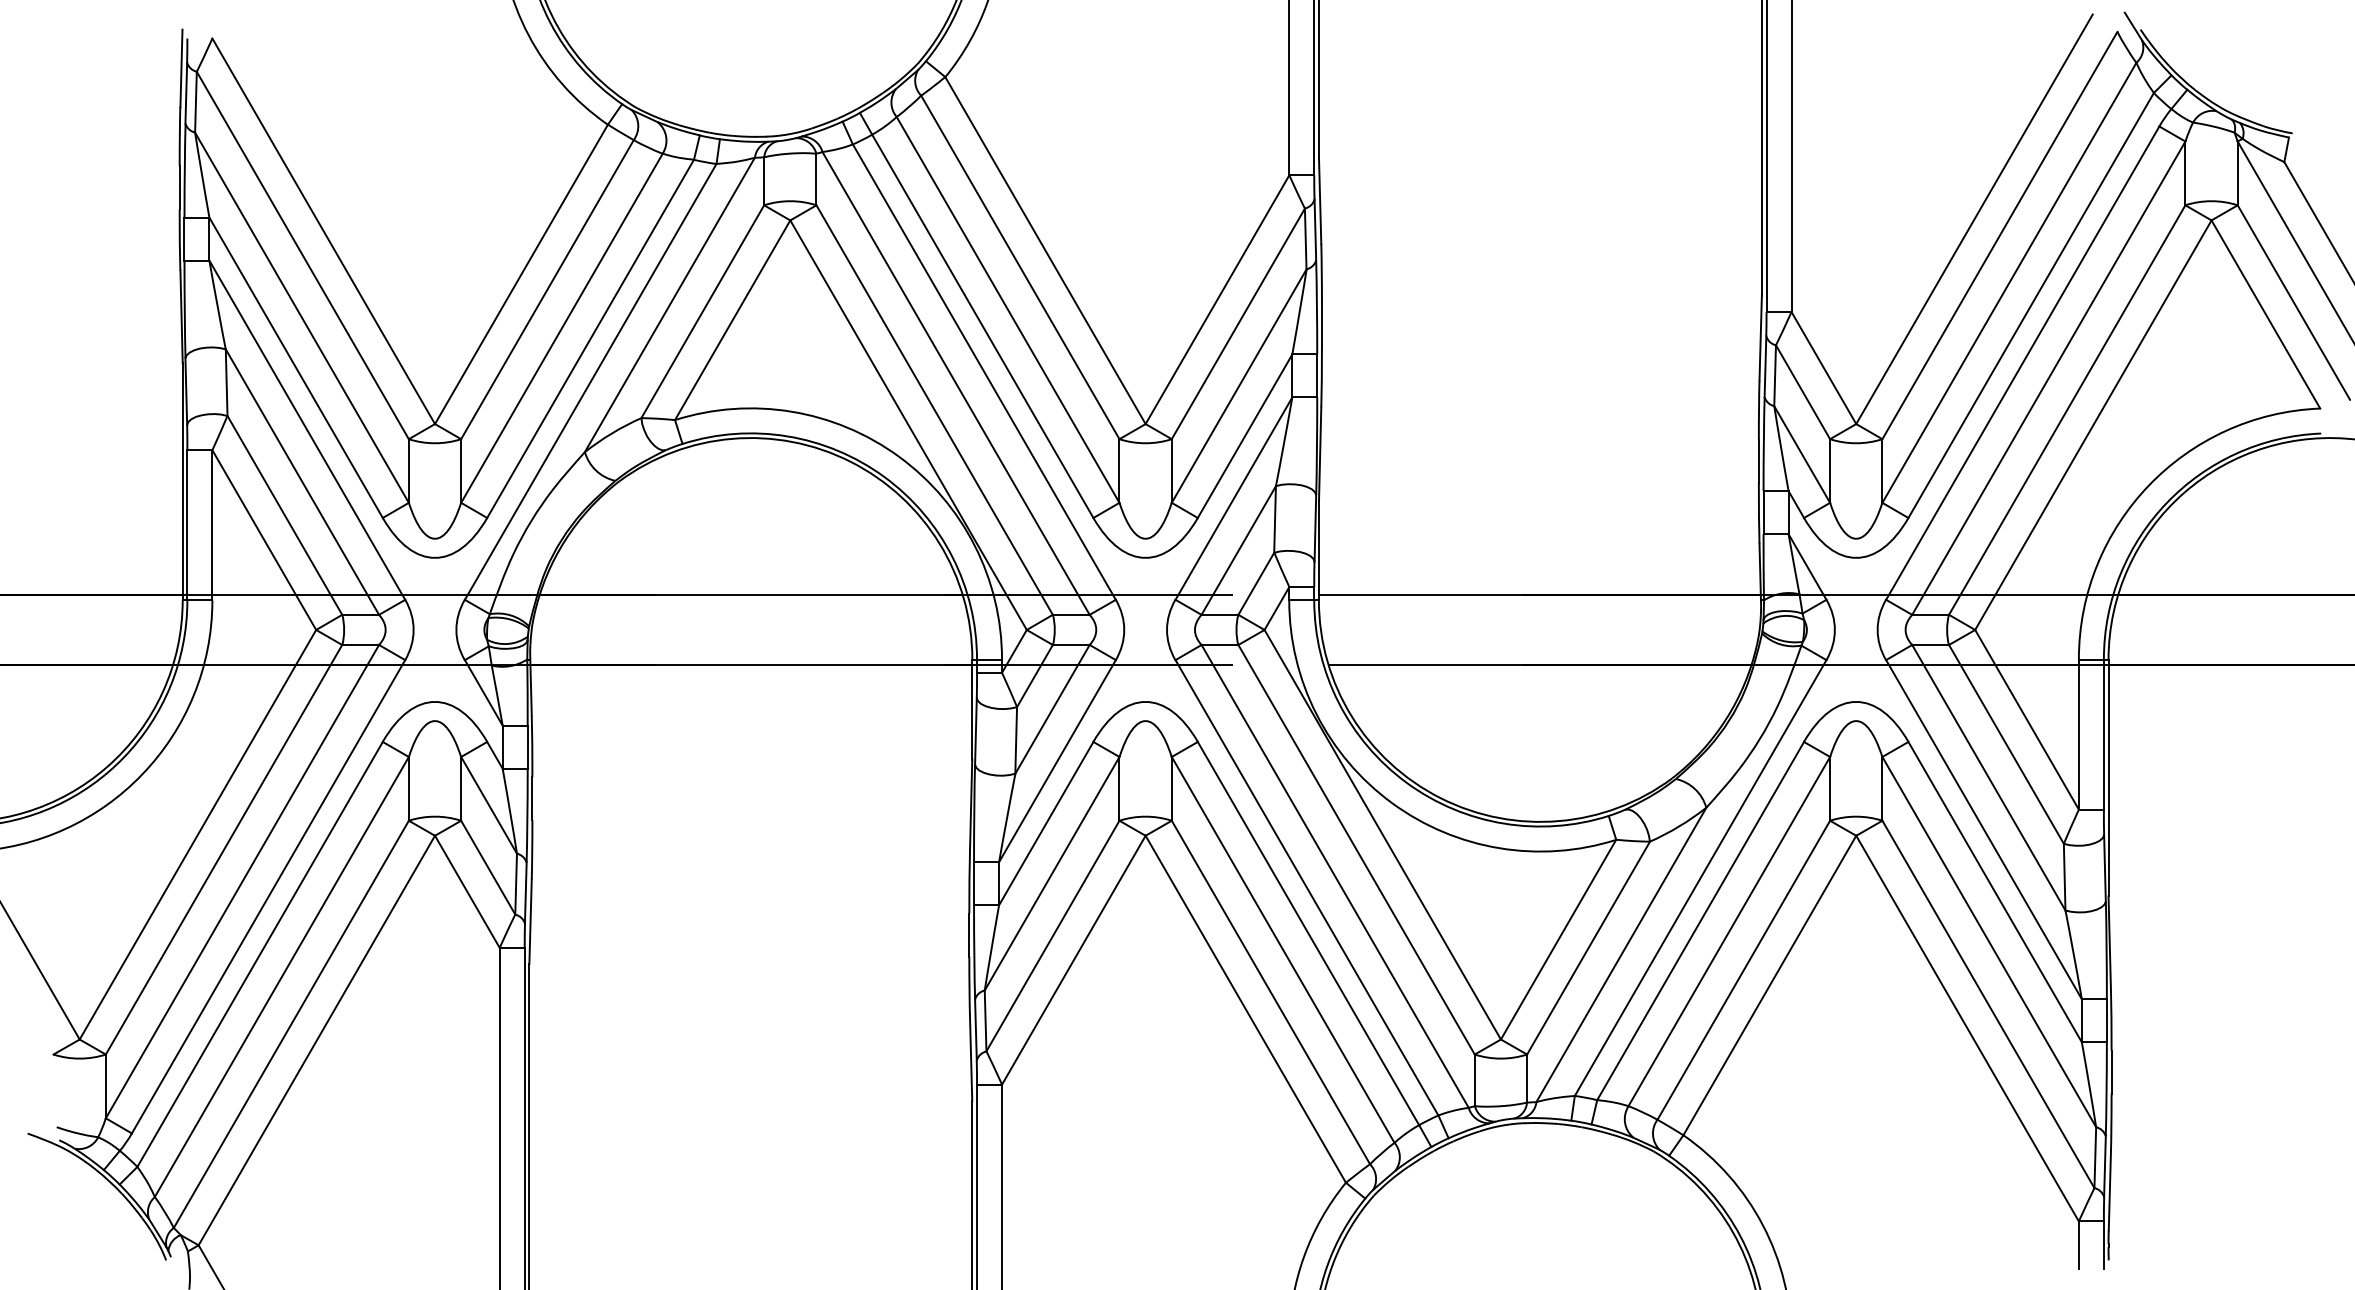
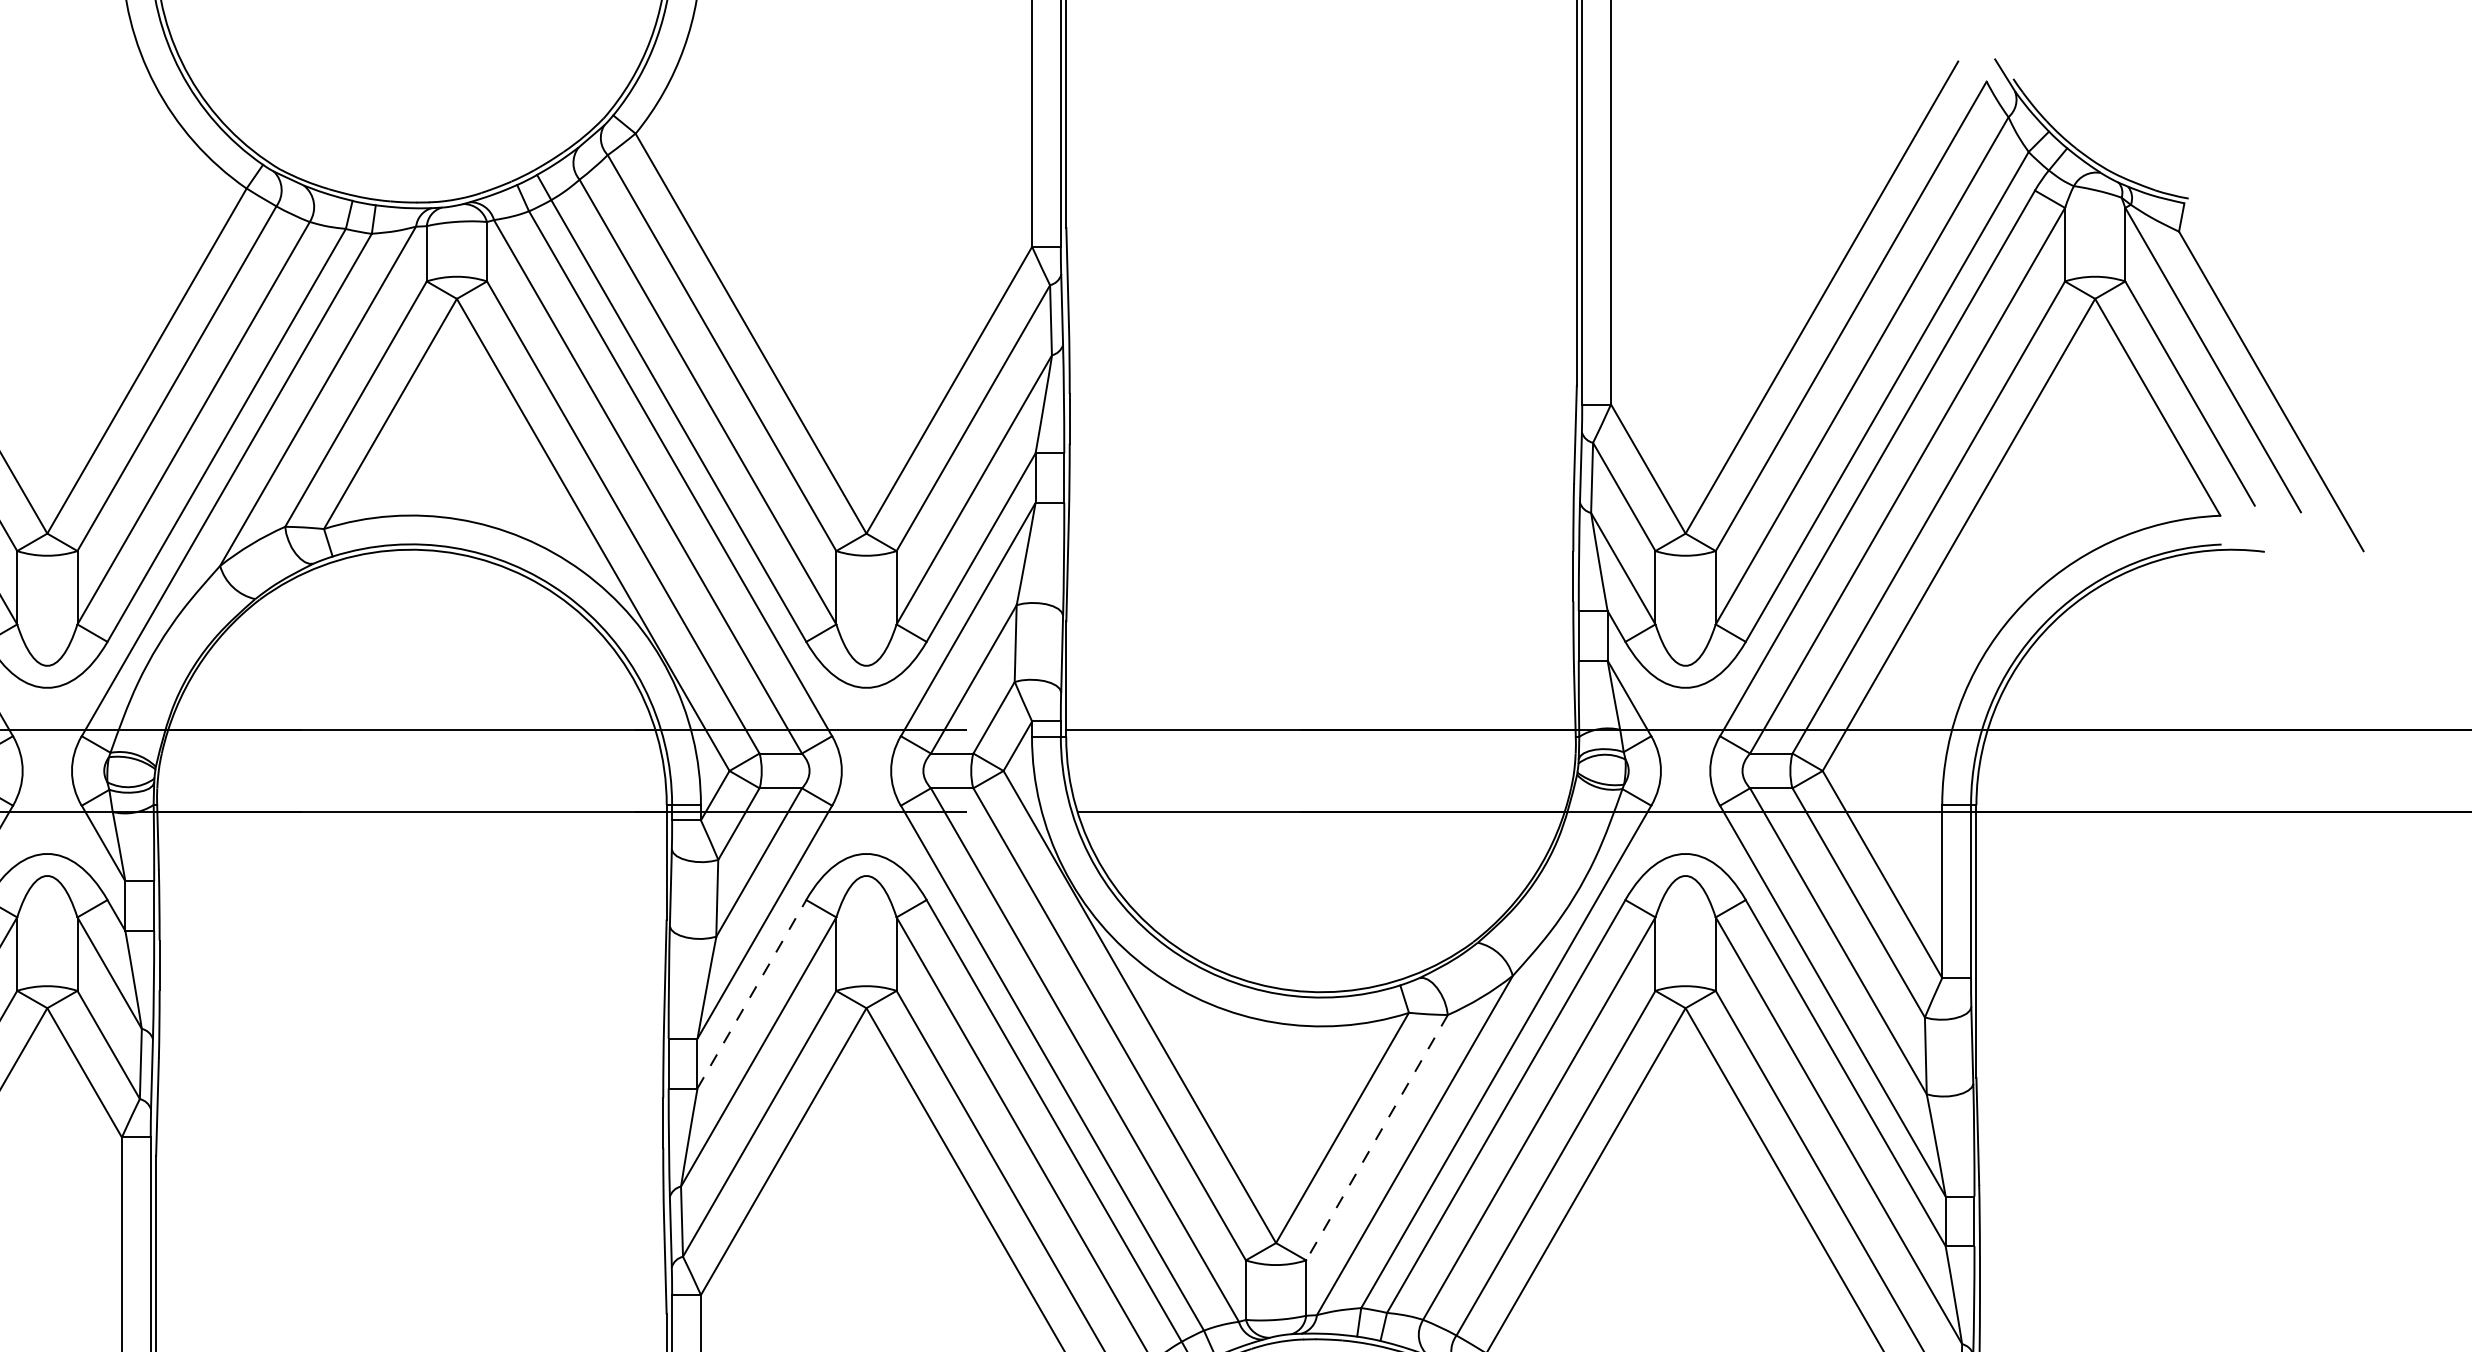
line: (1046, 823) -> (752, 994), solid -> dashed
line: (1588, 948) -> (1376, 1138), solid -> dashed

